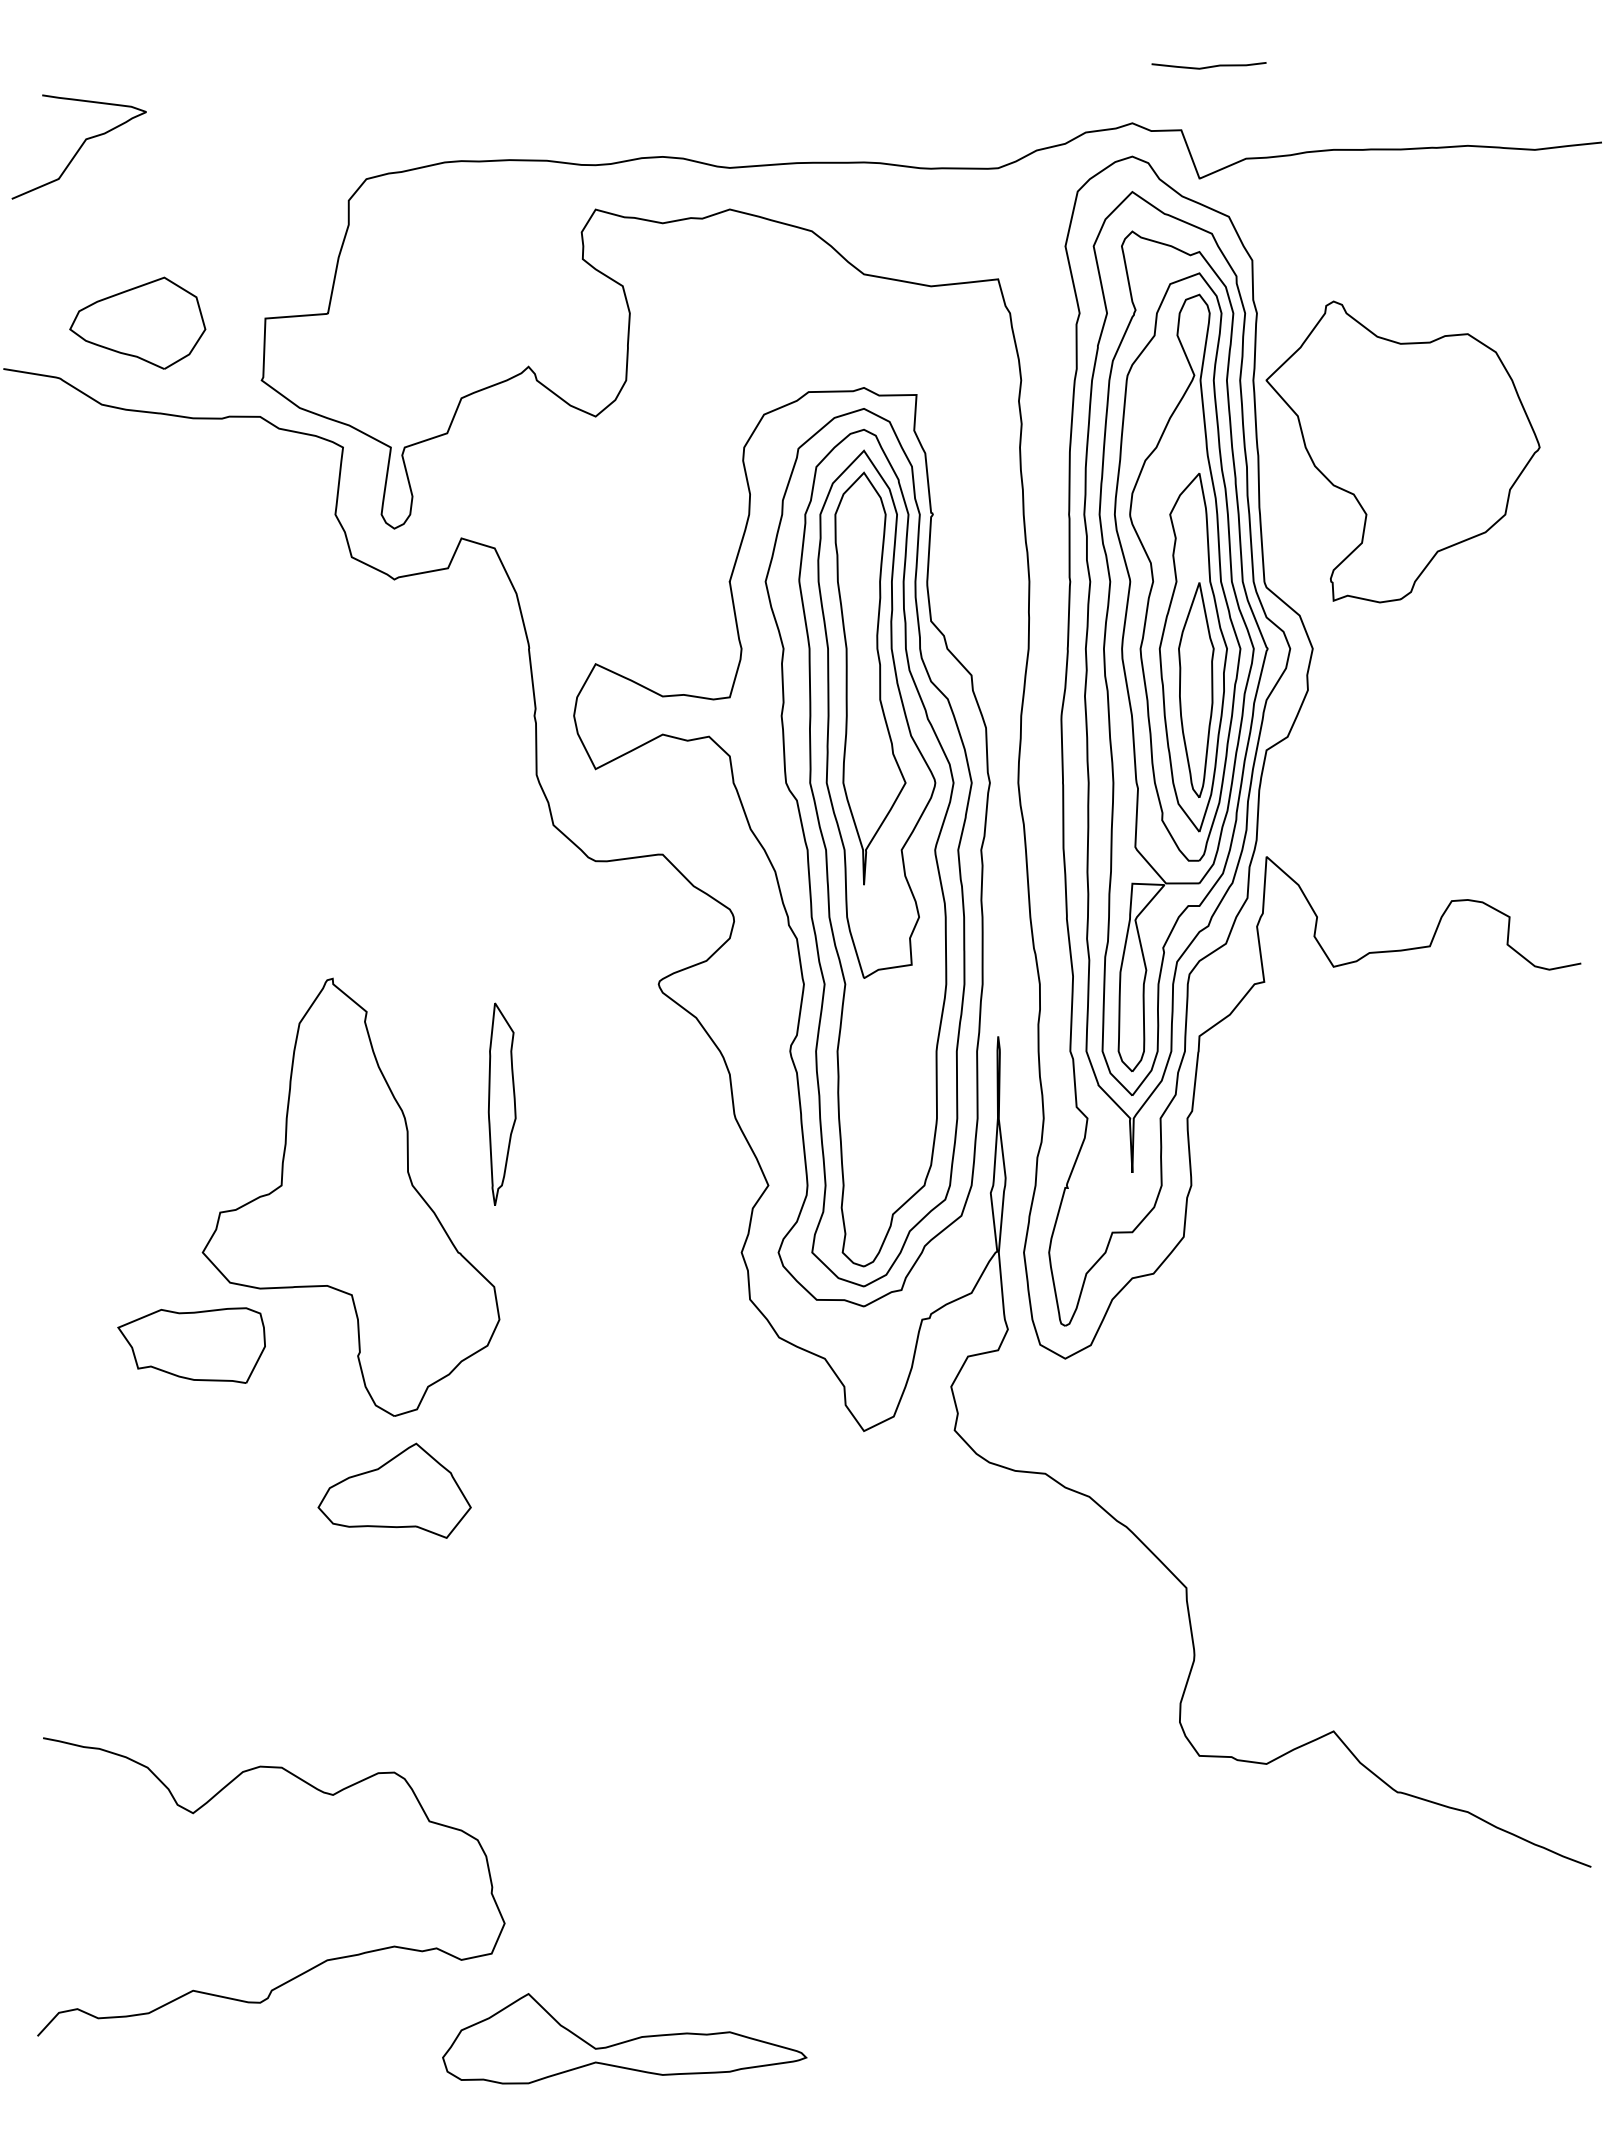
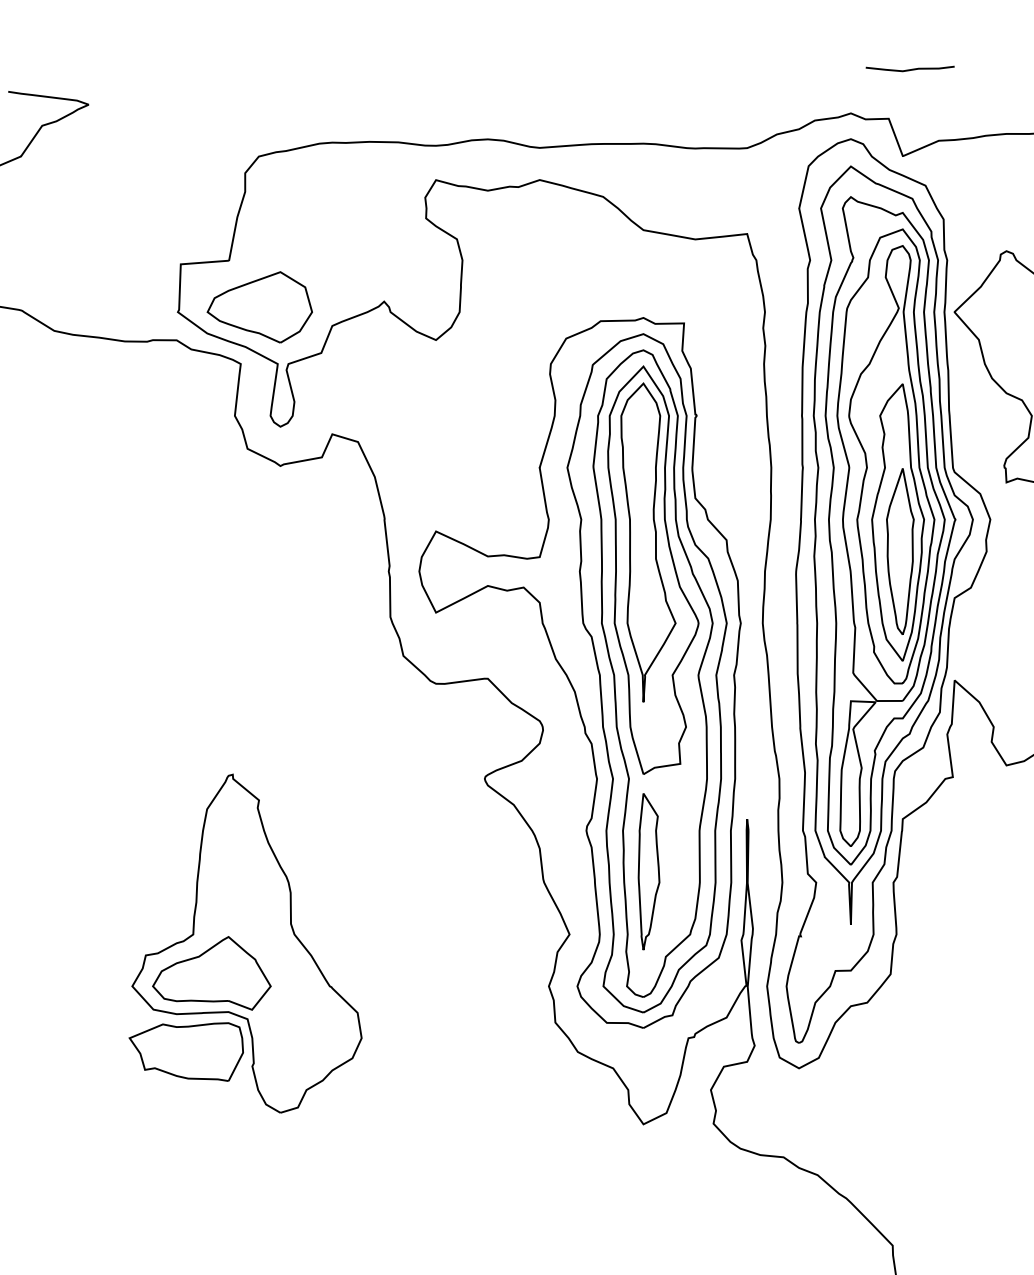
part: (137, 322) -> (259, 306), moved
part: (501, 1103) -> (648, 871), moved
part: (191, 1345) -> (186, 1051), moved
part: (394, 1490) -> (211, 973), moved

